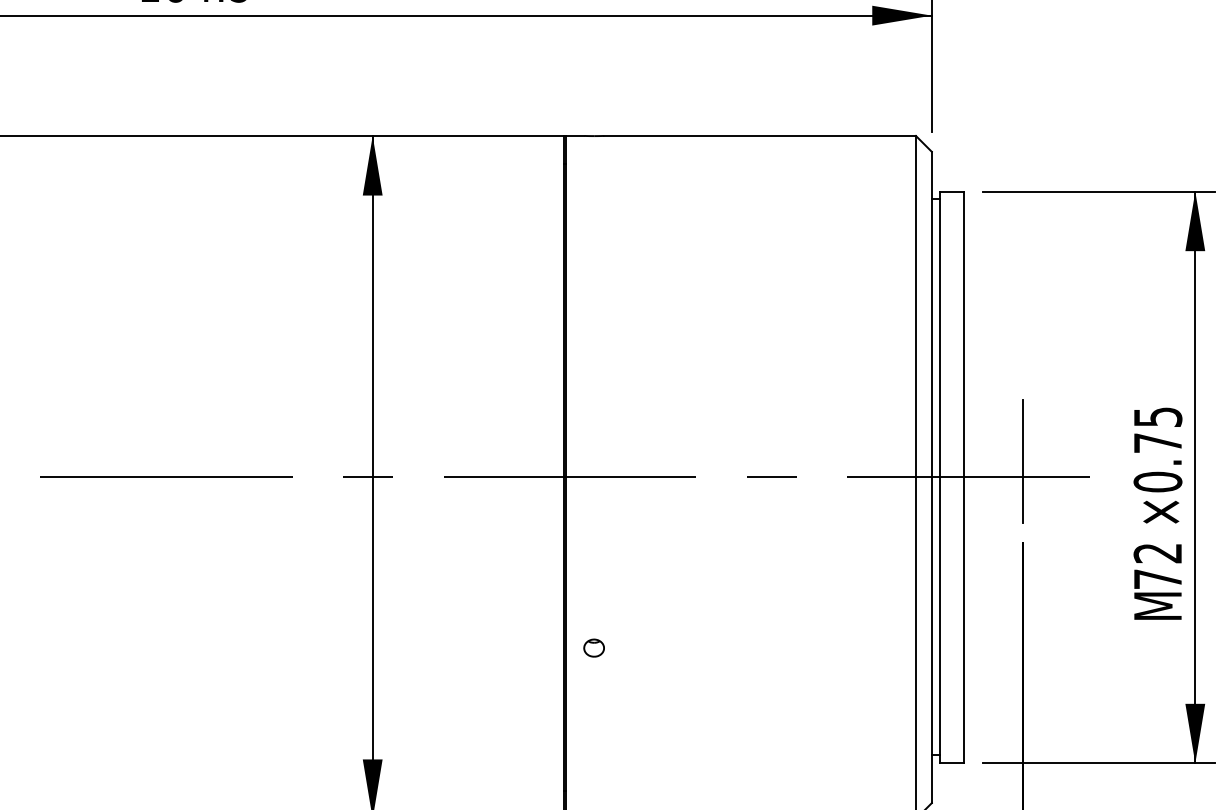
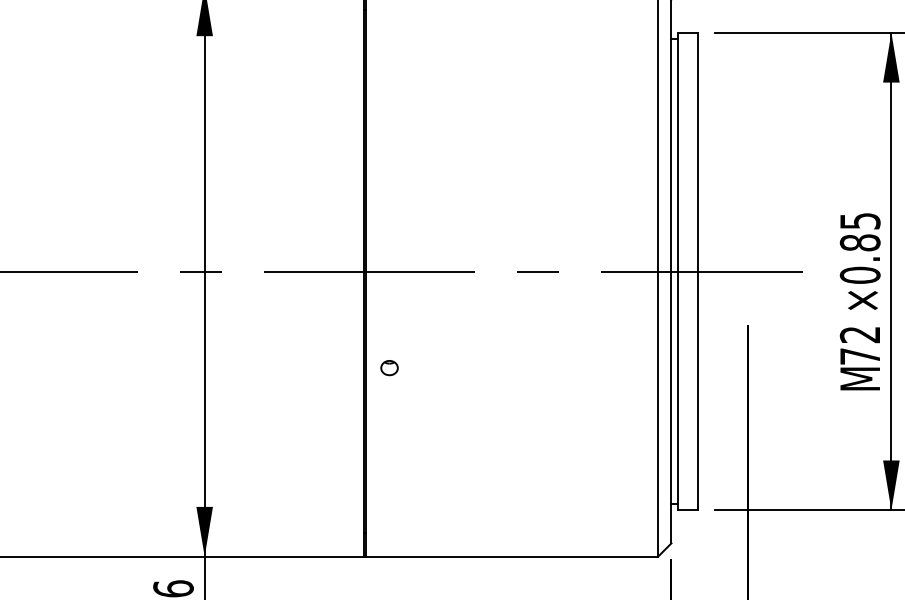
text: (1157, 443) -> (859, 243), ×0.75 -> ×0.85
line: (1023, 461) -> (747, 258), removed
part: (593, 647) -> (389, 367), moved

